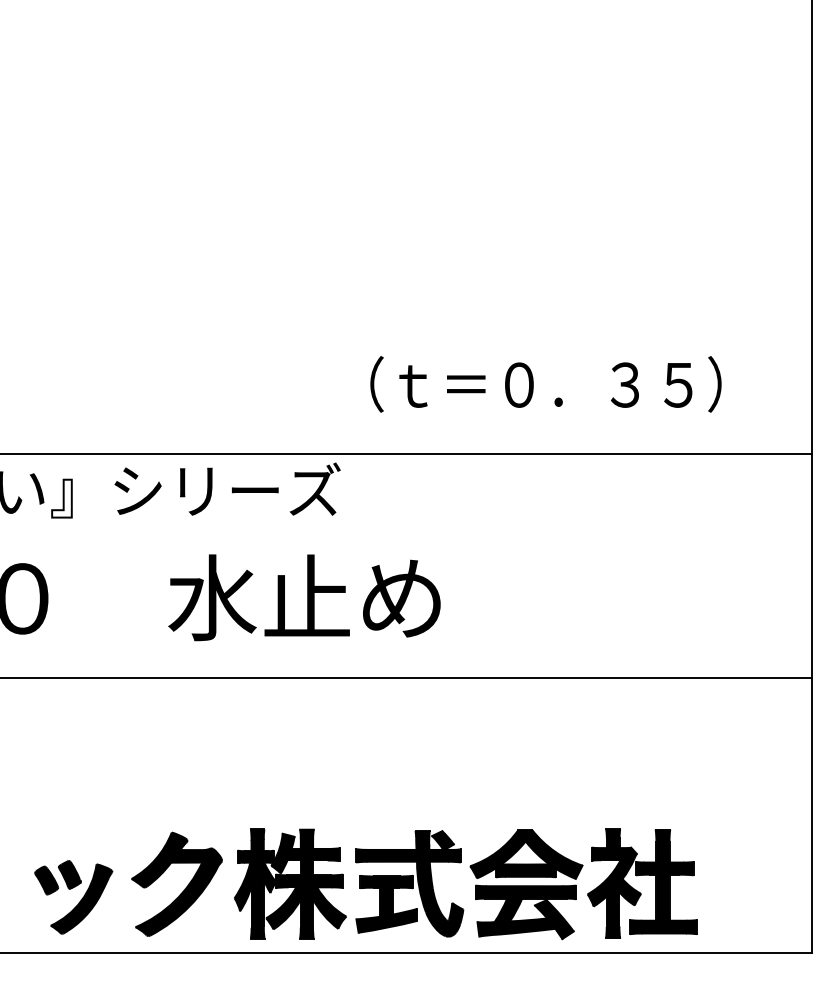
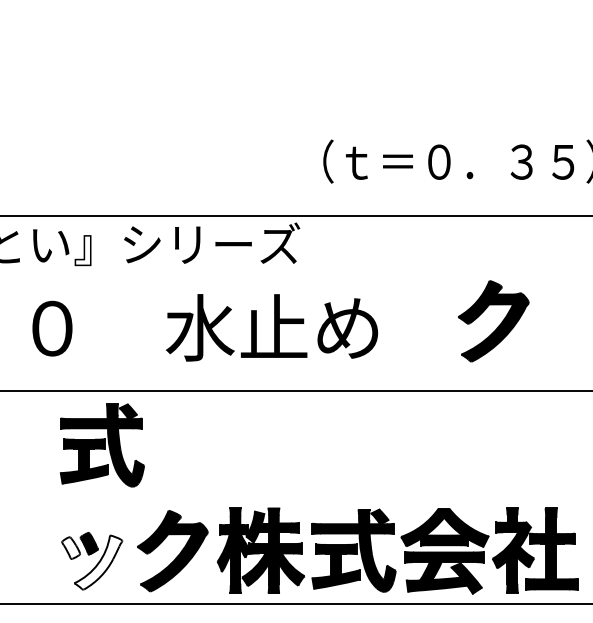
part: (596, 593) -> (499, 324), added
part: (86, 748) -> (102, 445), added
fill: (46, 880) -> (71, 548), removed
fill: (81, 898) -> (98, 562), removed

